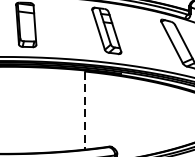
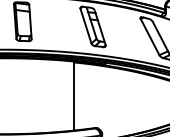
line: (85, 111) -> (74, 97), dashed -> solid

